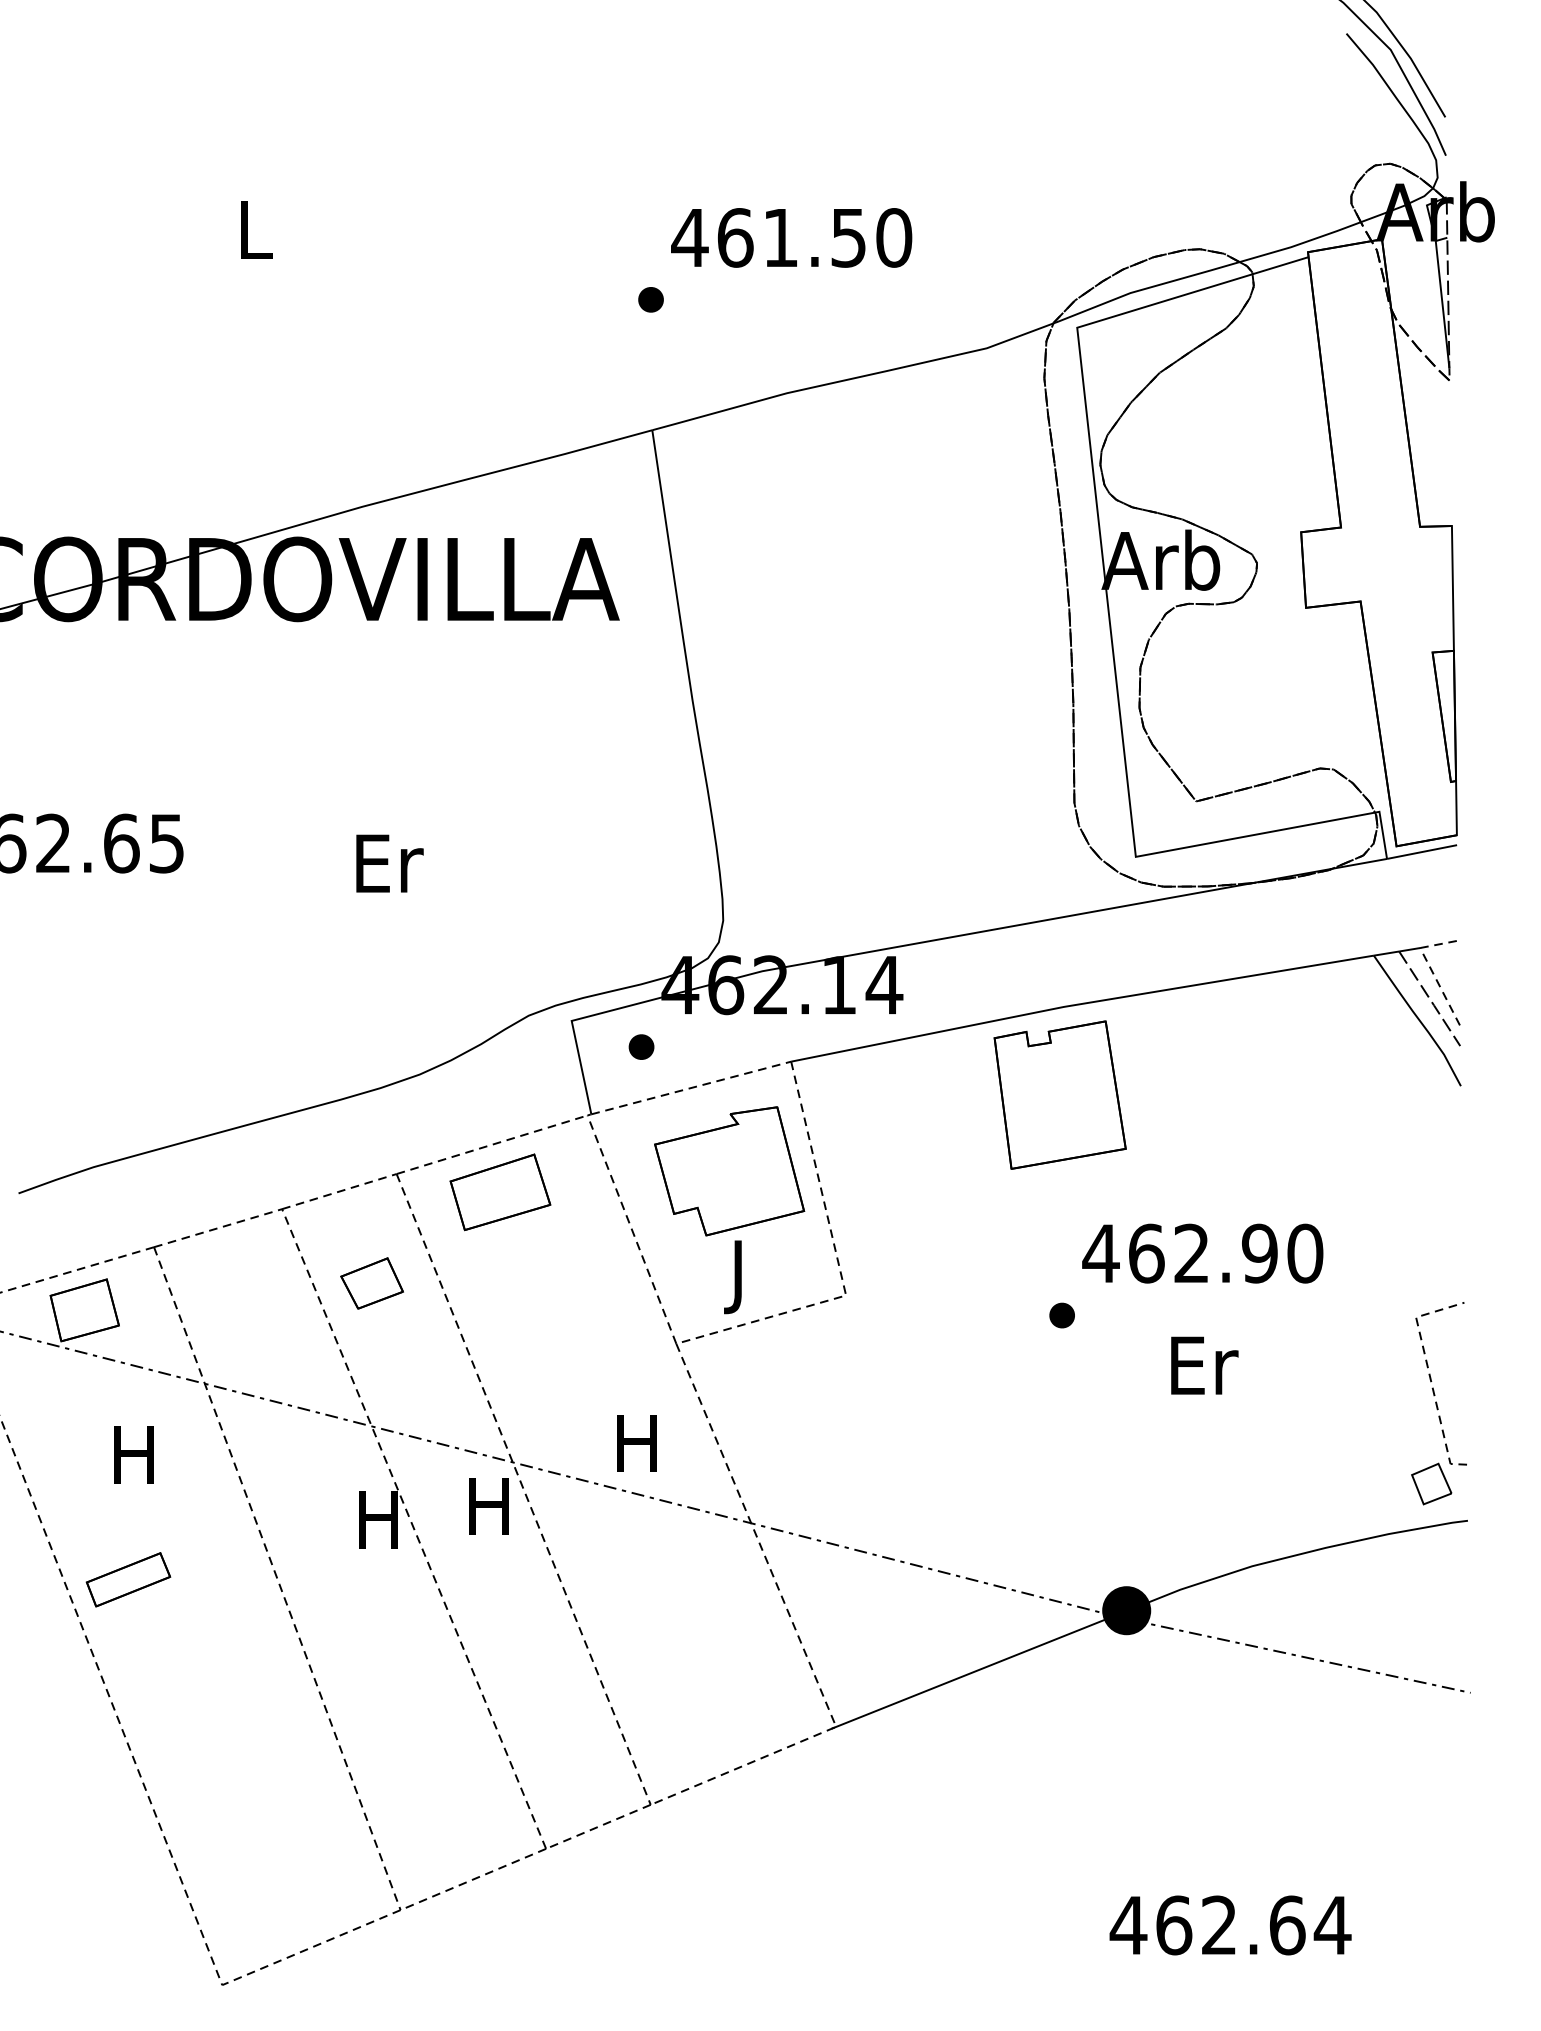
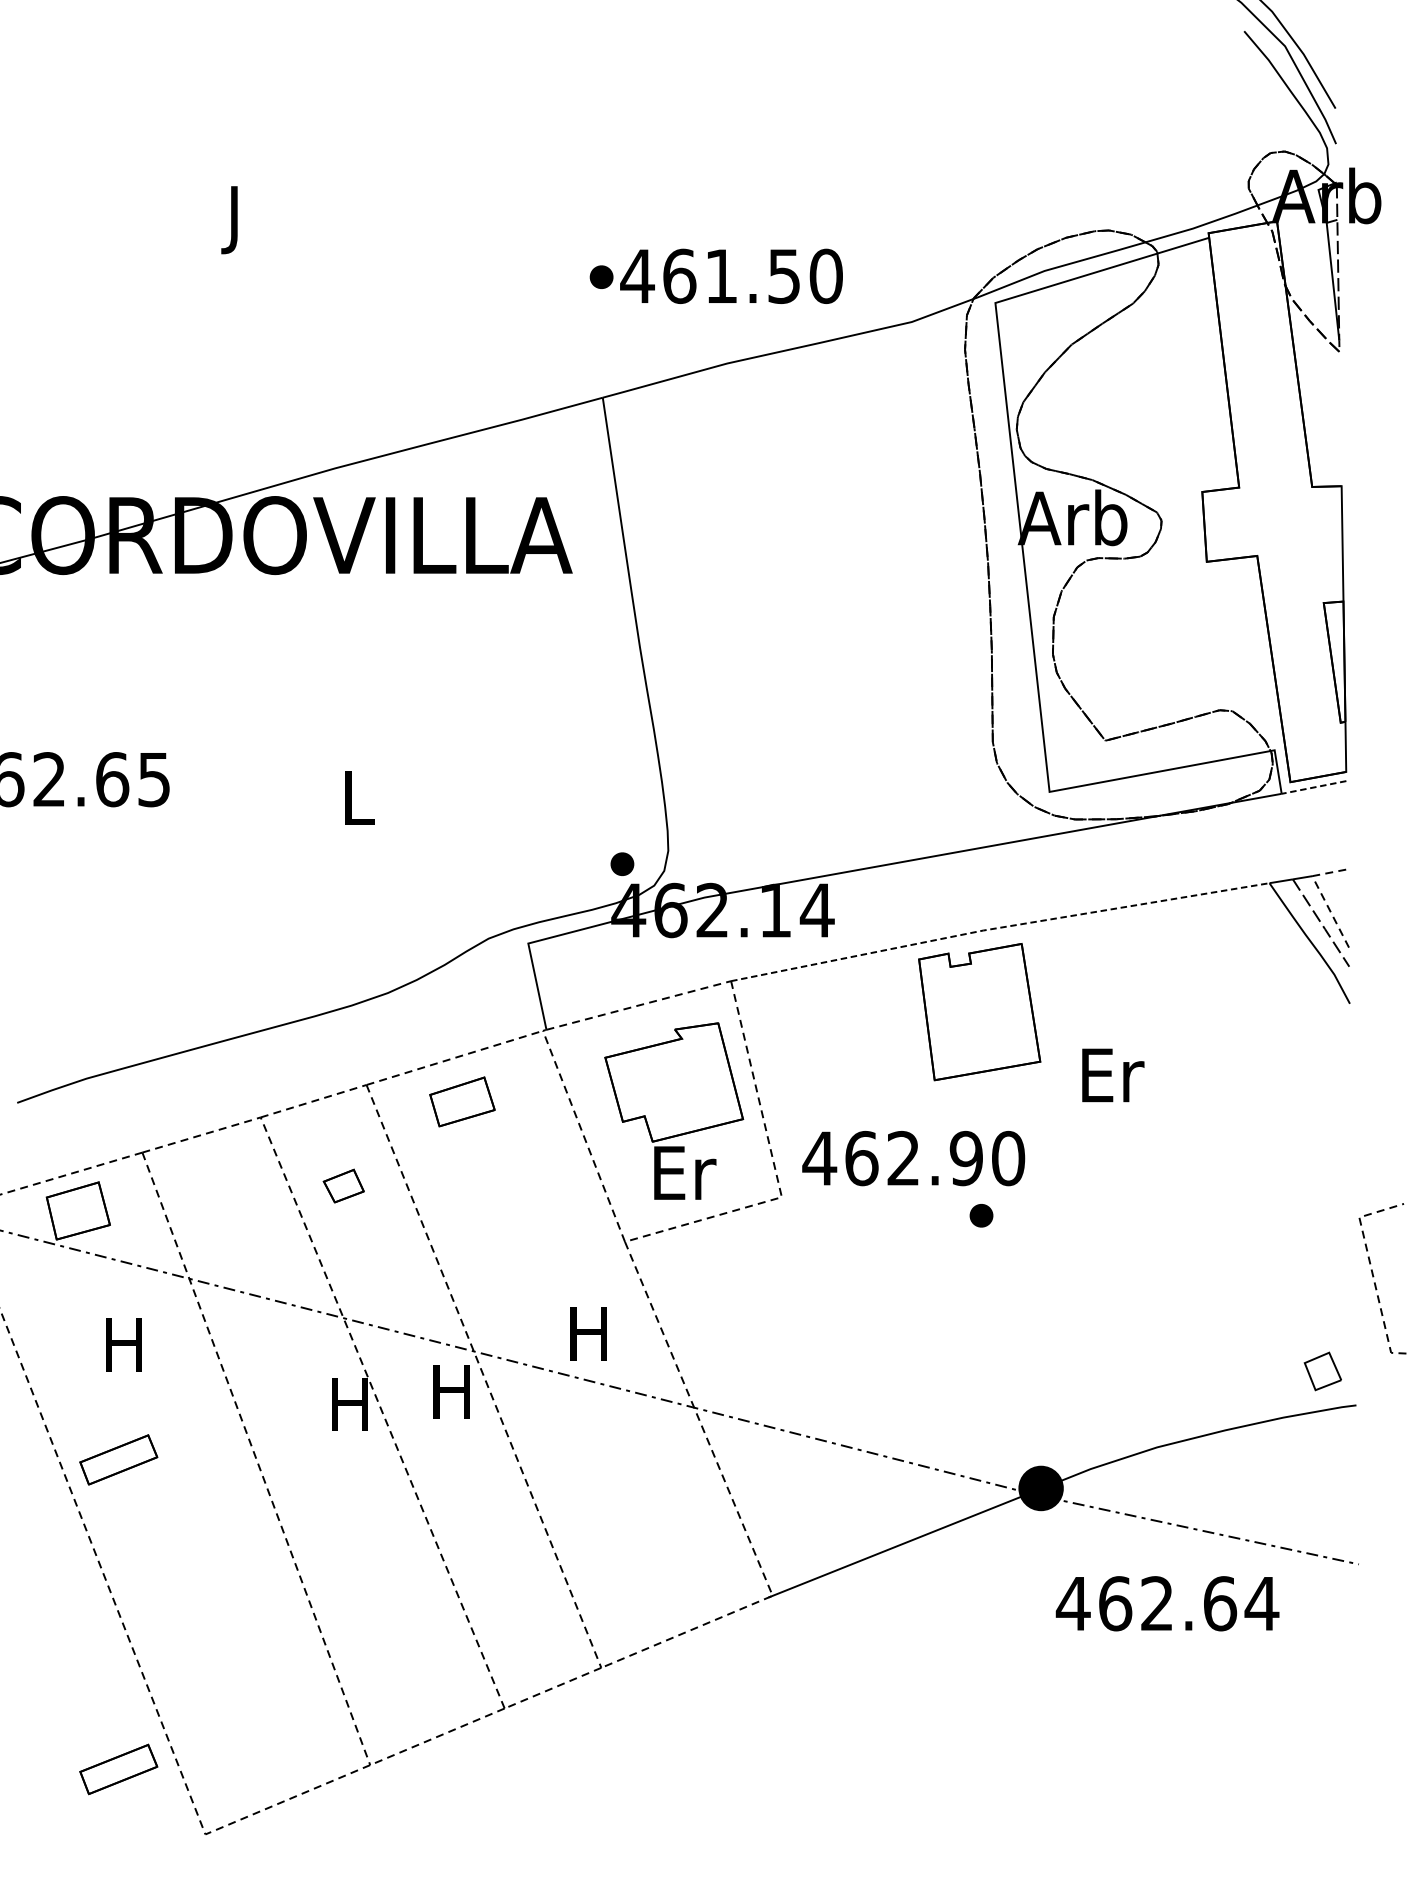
text: (255, 237) -> (236, 219), L -> J
text: (791, 237) -> (731, 275), moved
line: (1422, 852) -> (1314, 787), solid -> dashed
text: (389, 863) -> (359, 798), Er -> L
line: (1081, 1003) -> (999, 927), solid -> dashed
part: (641, 1046) -> (622, 863), moved
part: (500, 1192) -> (462, 1102), size x0.7
text: (1202, 1253) -> (913, 1158), moved
text: (741, 1277) -> (685, 1180), J -> Er
part: (371, 1283) -> (343, 1186), size x0.7
text: (1204, 1365) -> (1113, 1075), moved
line: (1433, 1387) -> (1375, 1282), moved
part: (128, 1914) -> (118, 1769), added
text: (1230, 1925) -> (1167, 1603), moved

